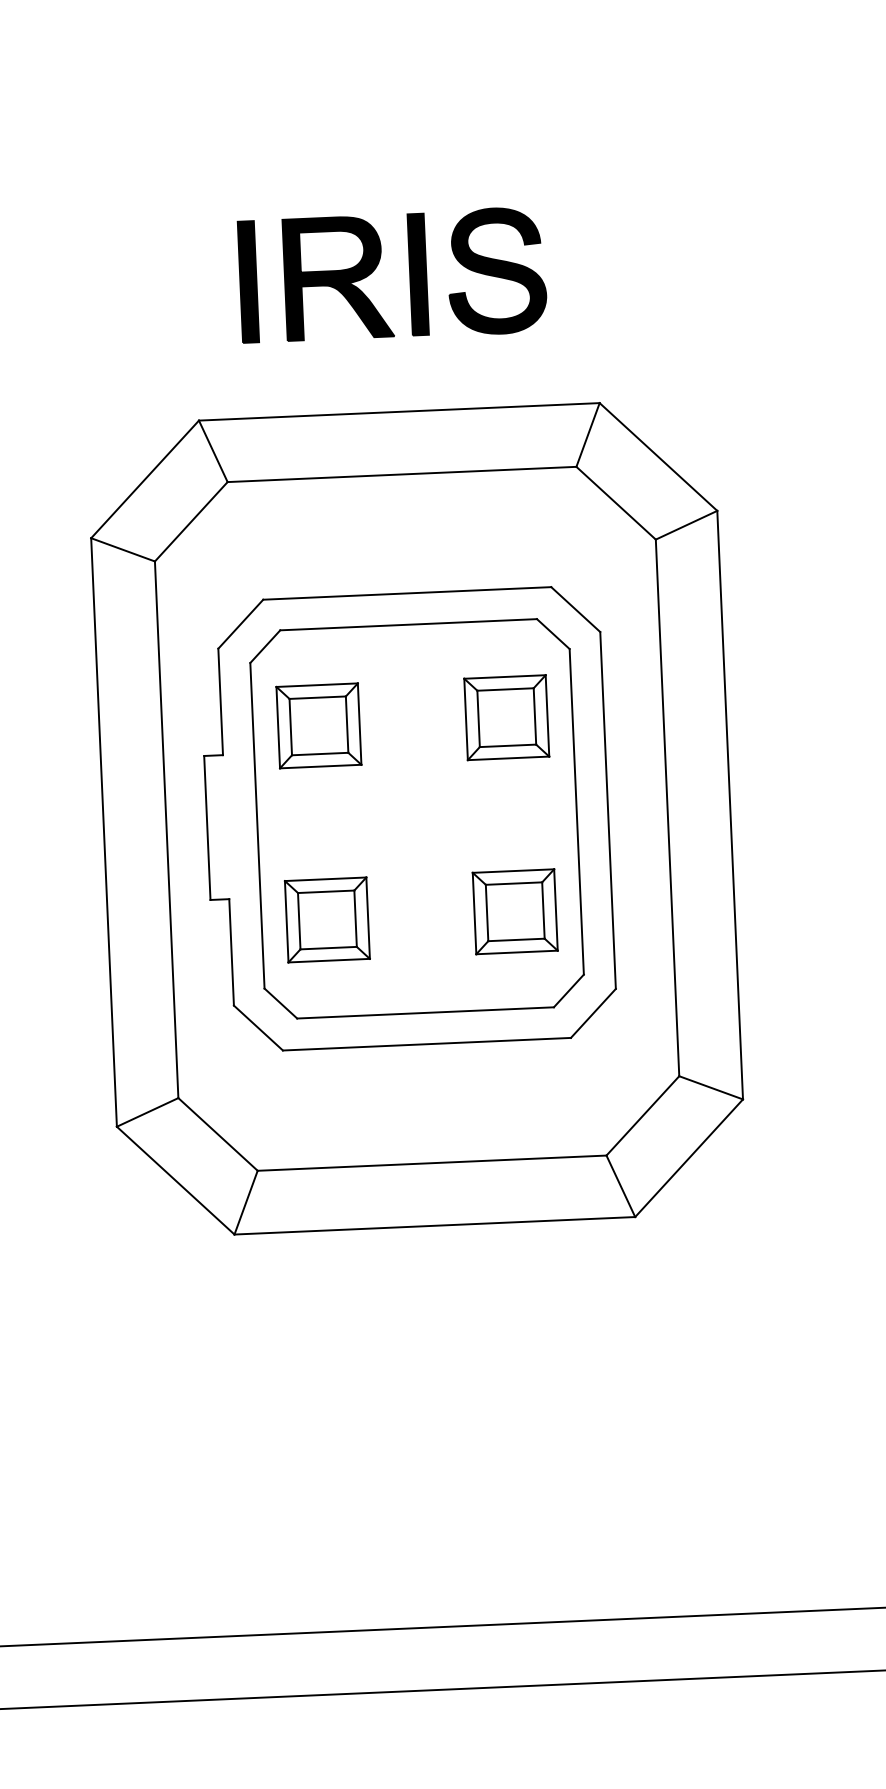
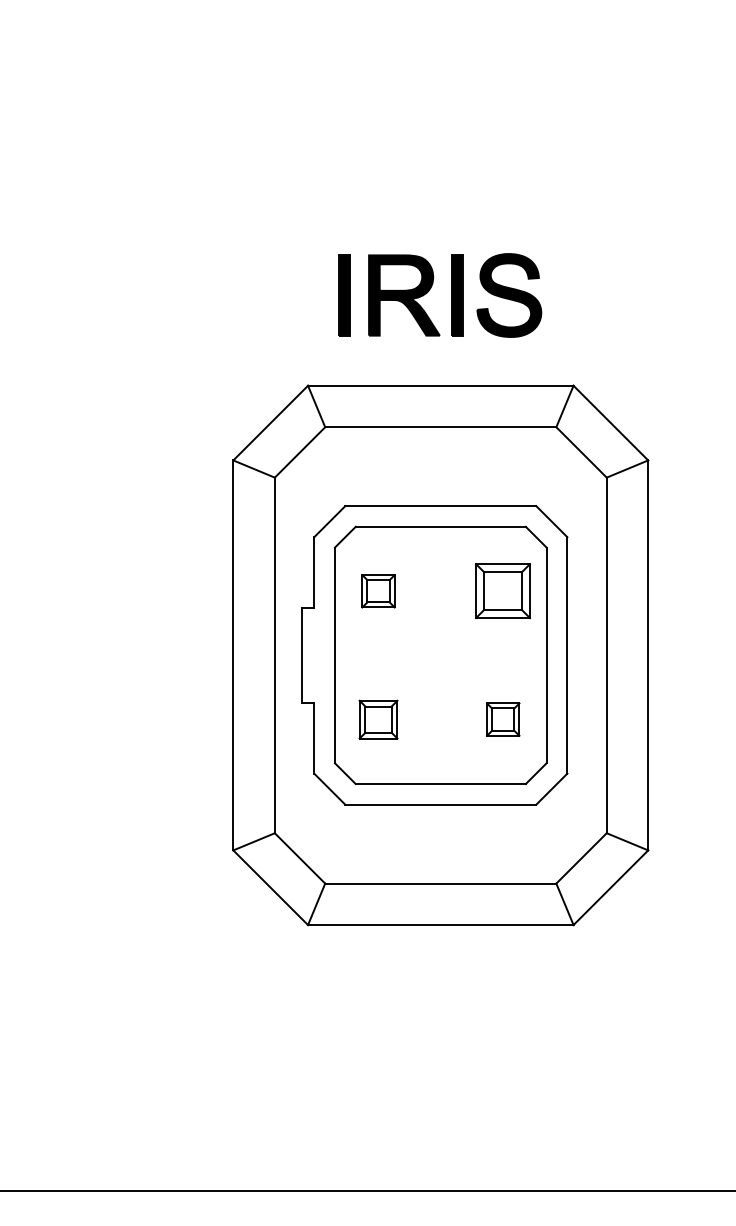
part: (318, 726) -> (378, 591), size x0.6
part: (515, 911) -> (503, 719), size x0.6
part: (327, 919) -> (378, 719), size x0.7

